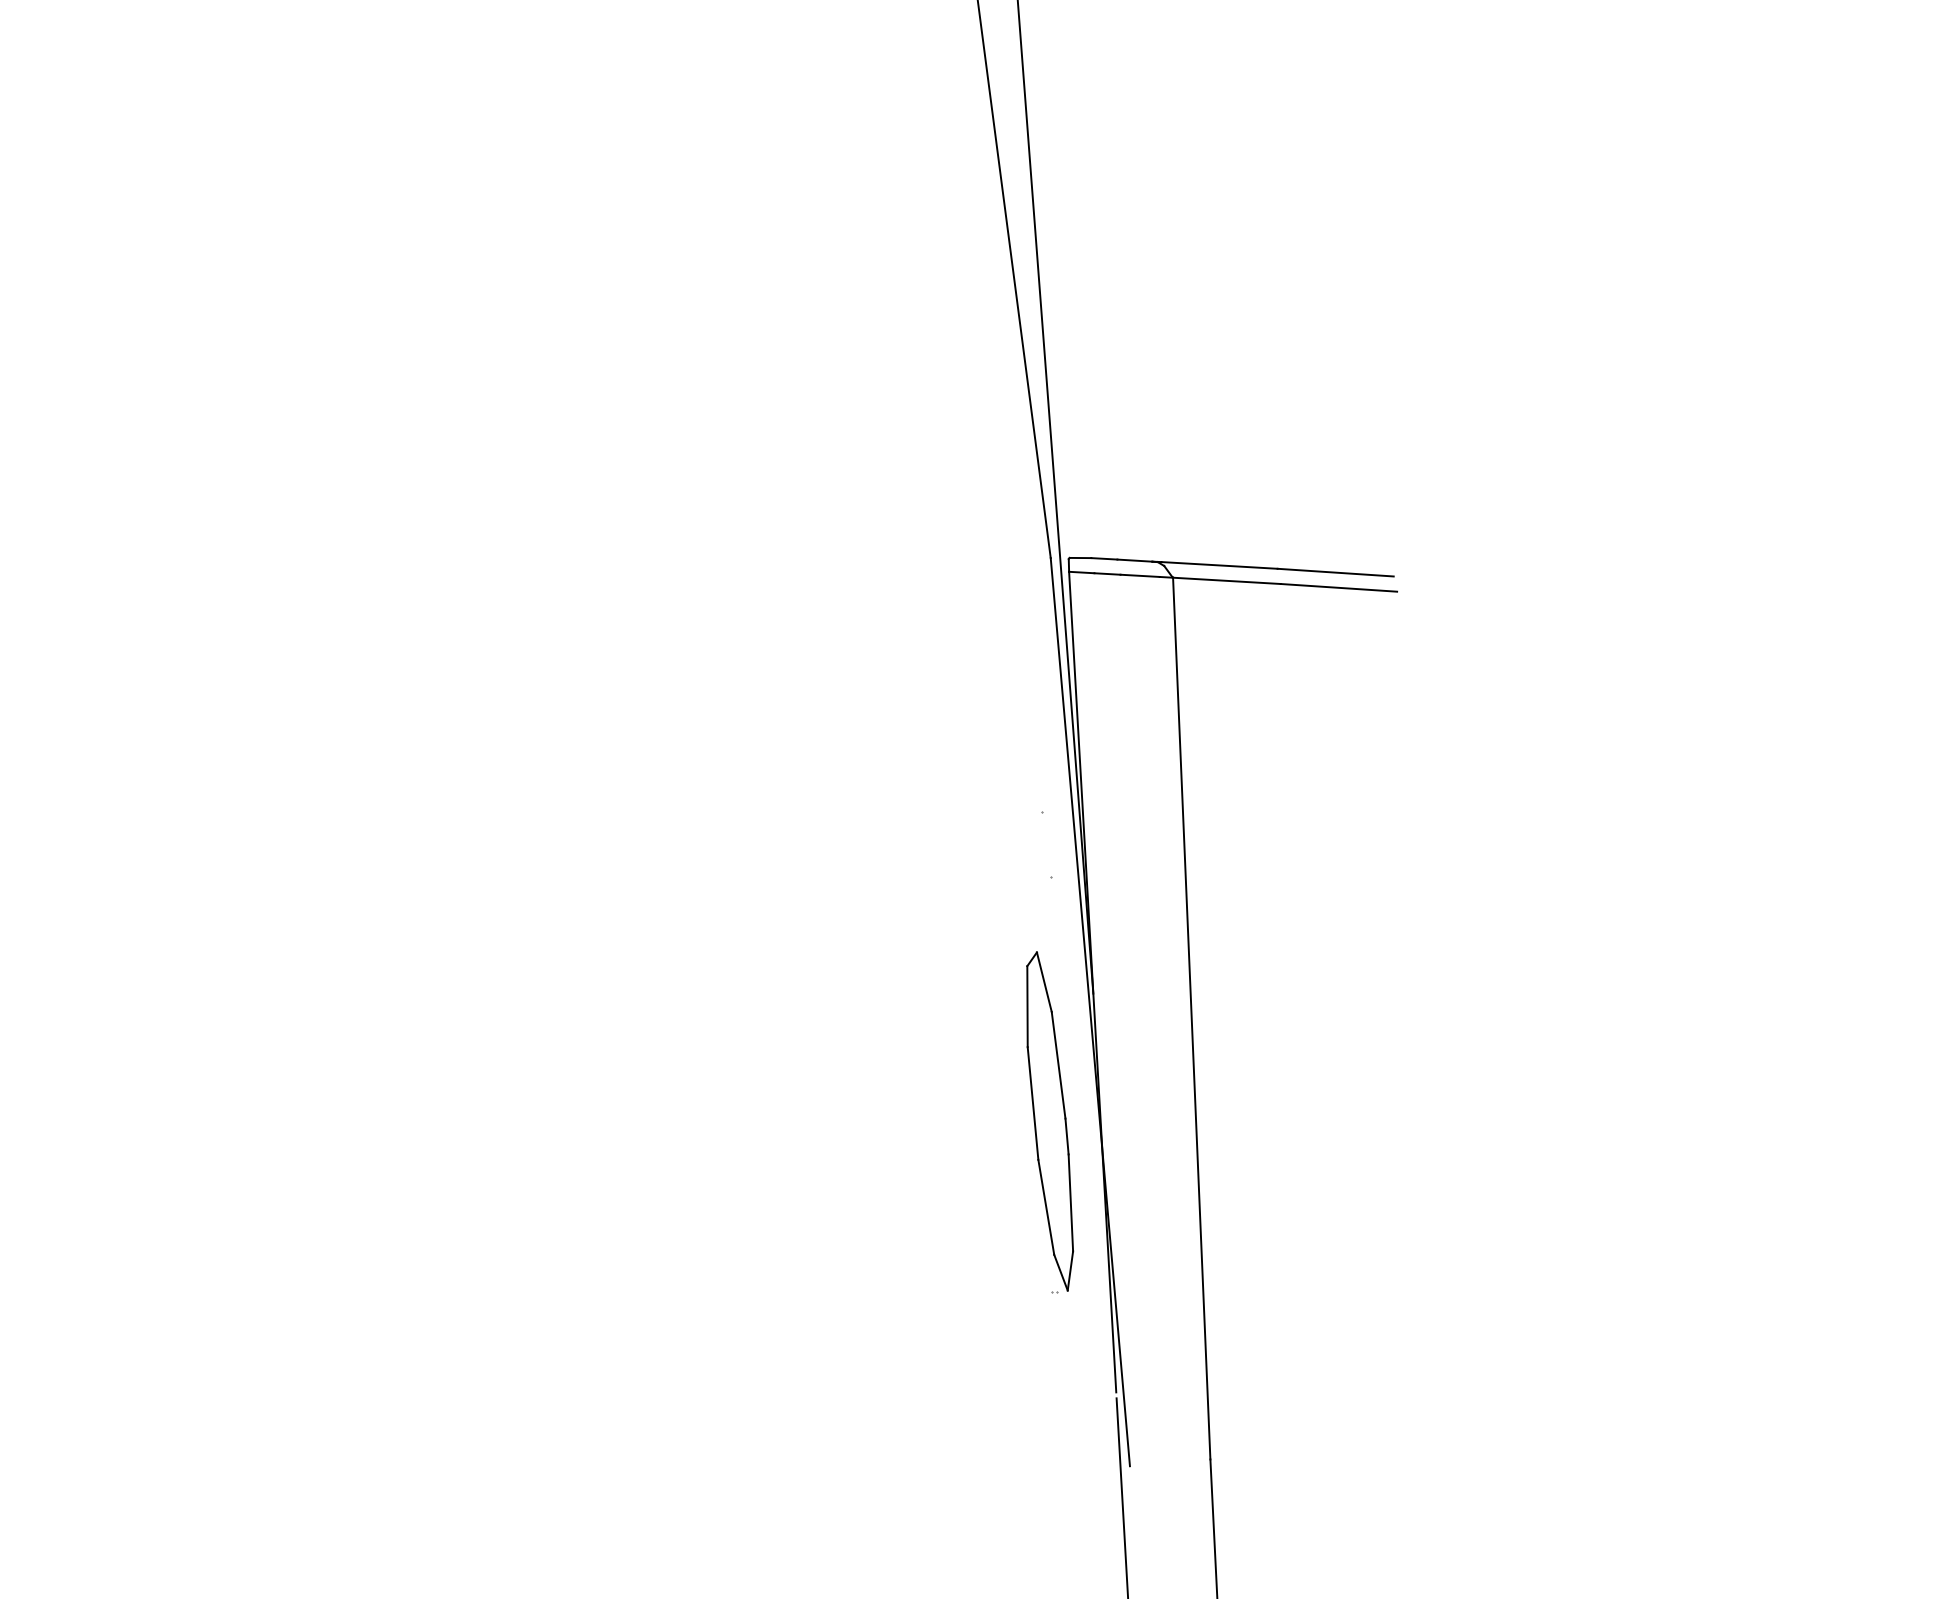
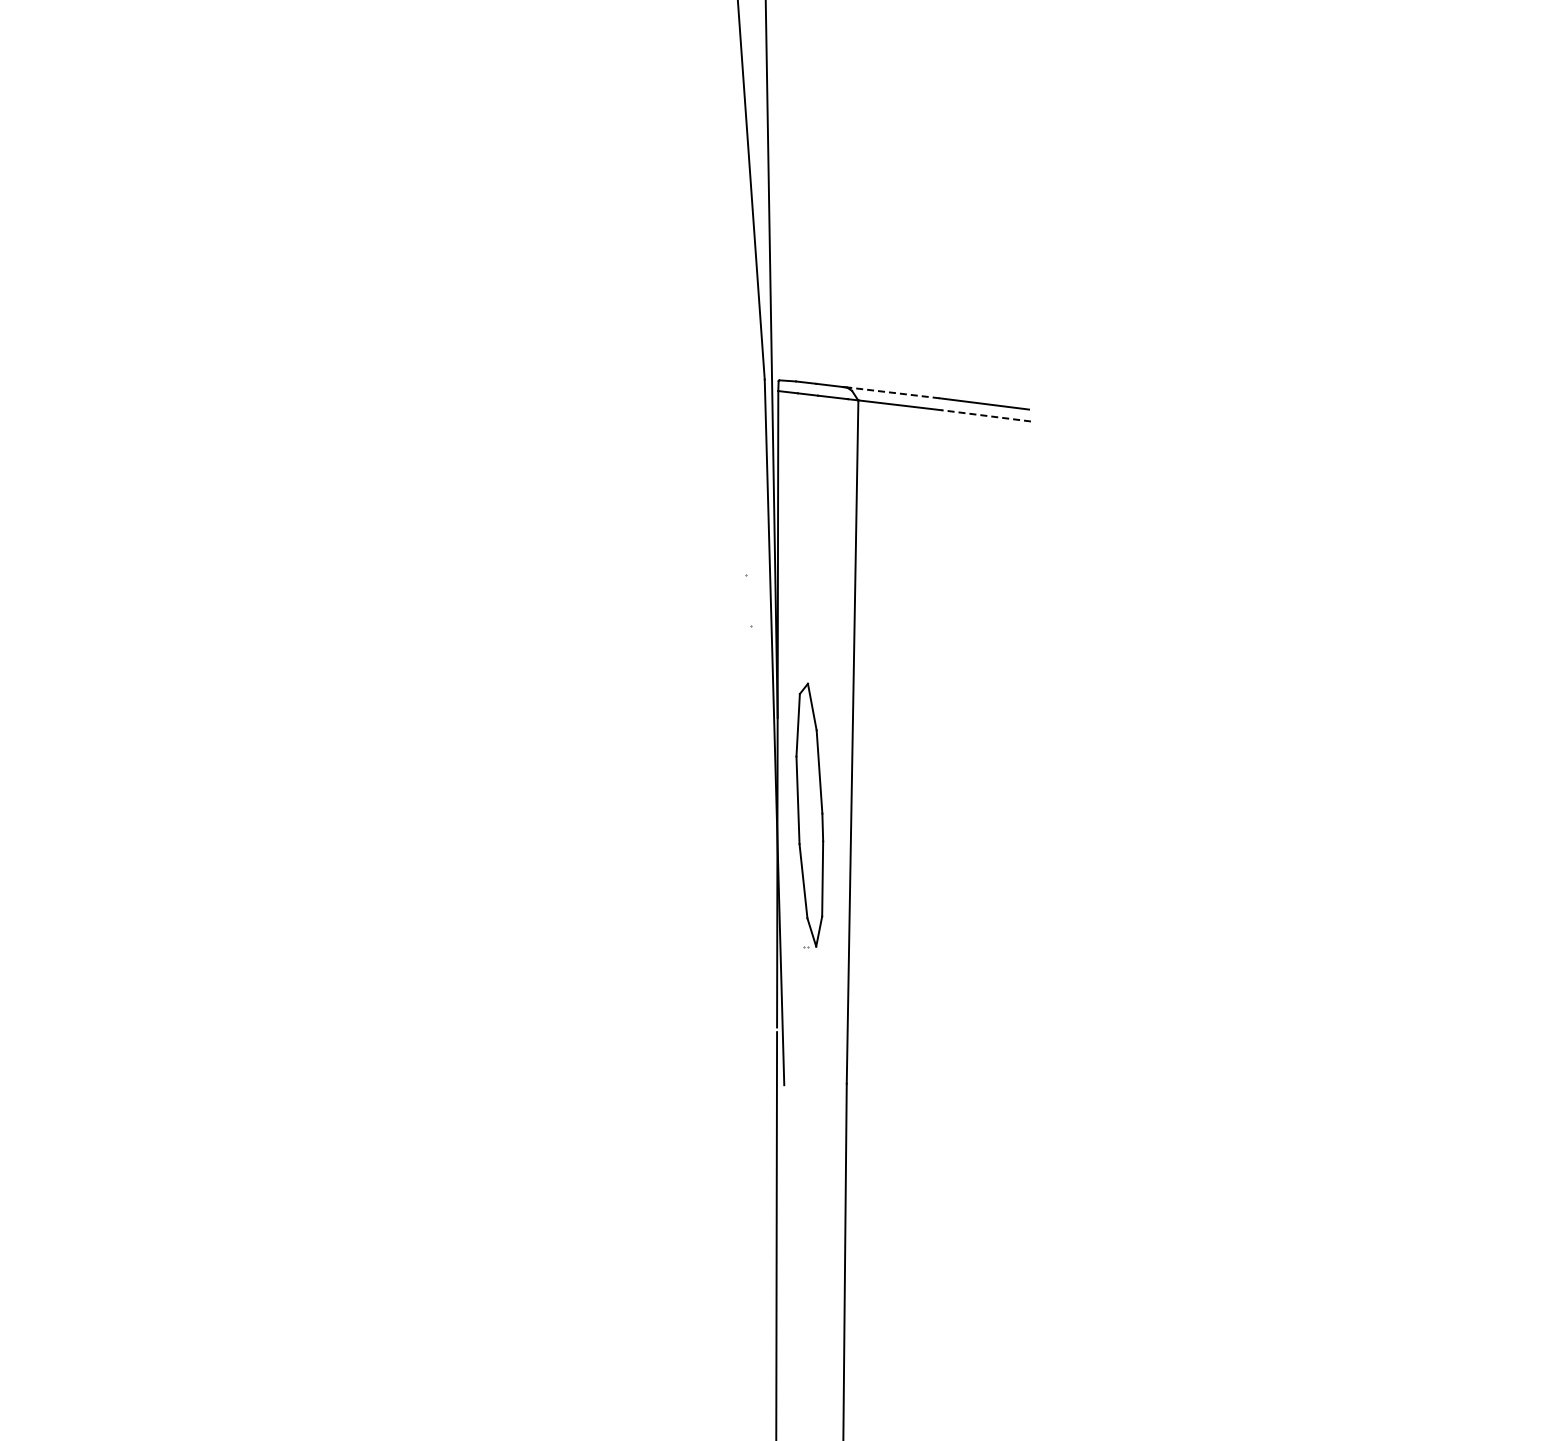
line: (1219, 564) -> (894, 392), solid -> dashed
line: (1338, 587) -> (985, 415), solid -> dashed
part: (1049, 1122) -> (809, 815), moved

